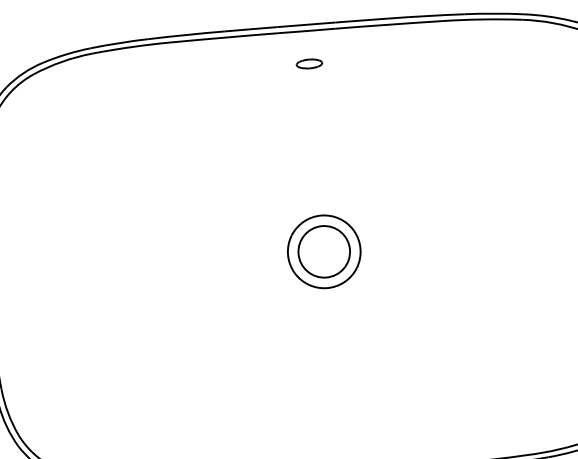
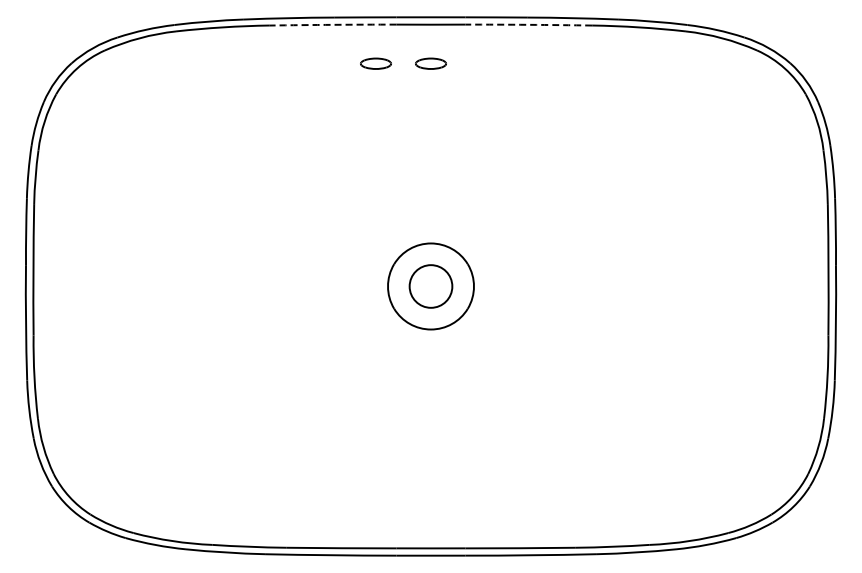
arc: (389, 24) -> (528, 24), solid -> dashed
arc: (224, 37) -> (333, 24), solid -> dashed
part: (262, 67) -> (375, 63), added
circle: (323, 251) -> (430, 286), size x0.7

